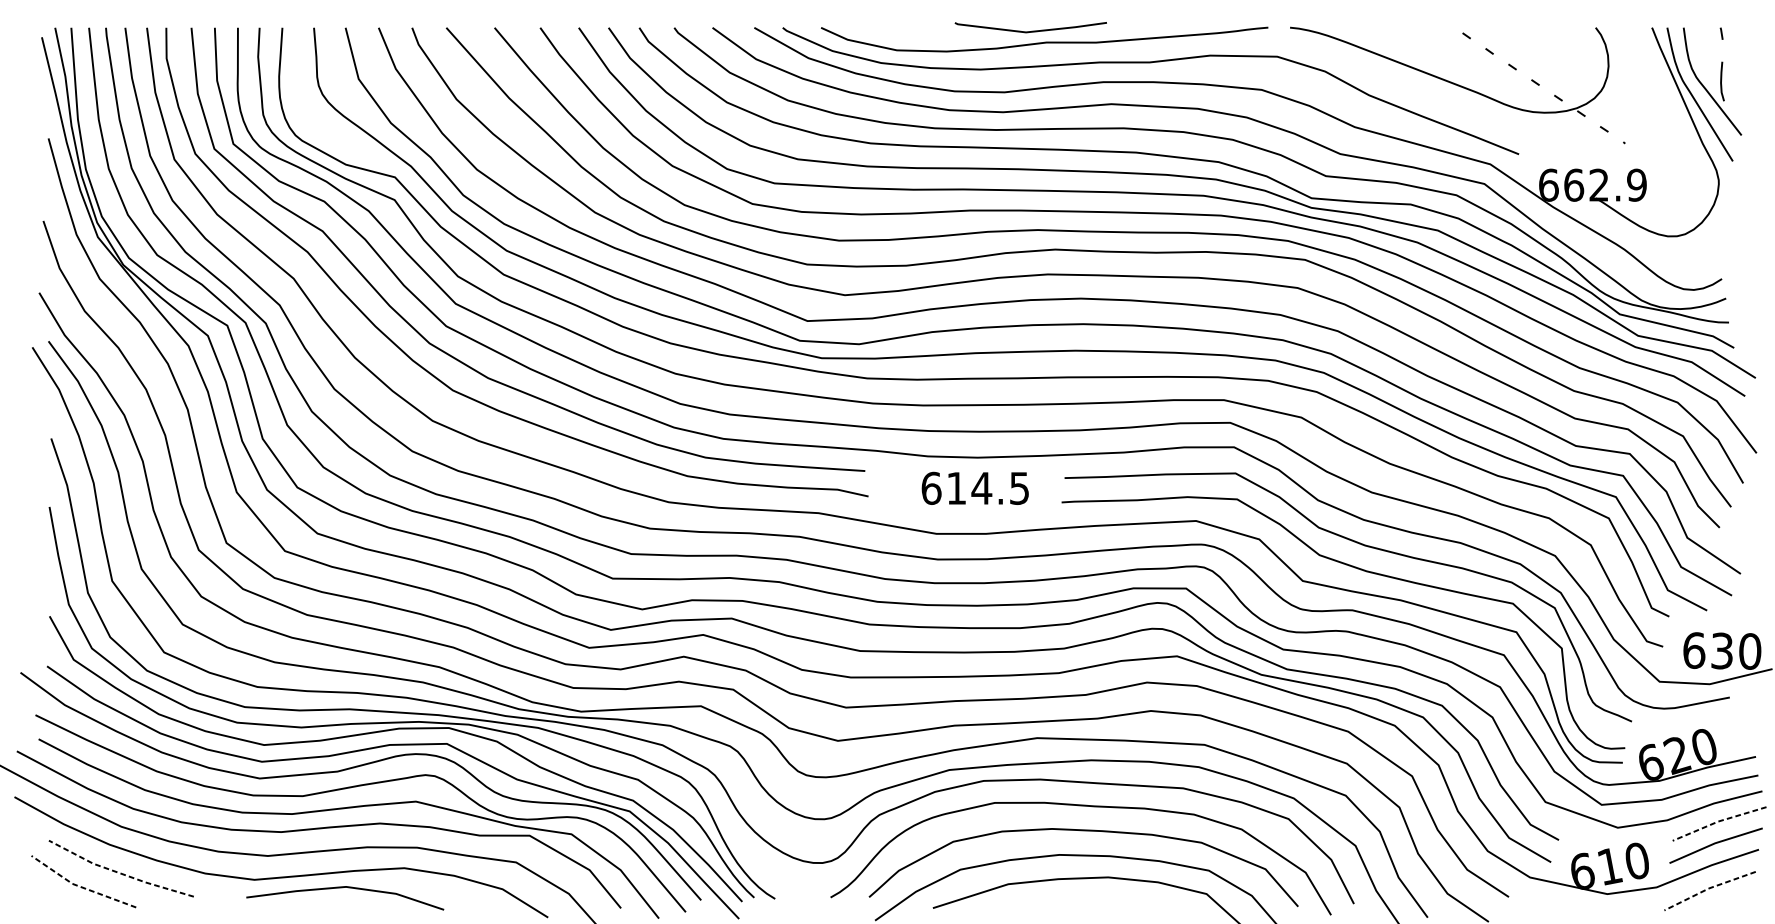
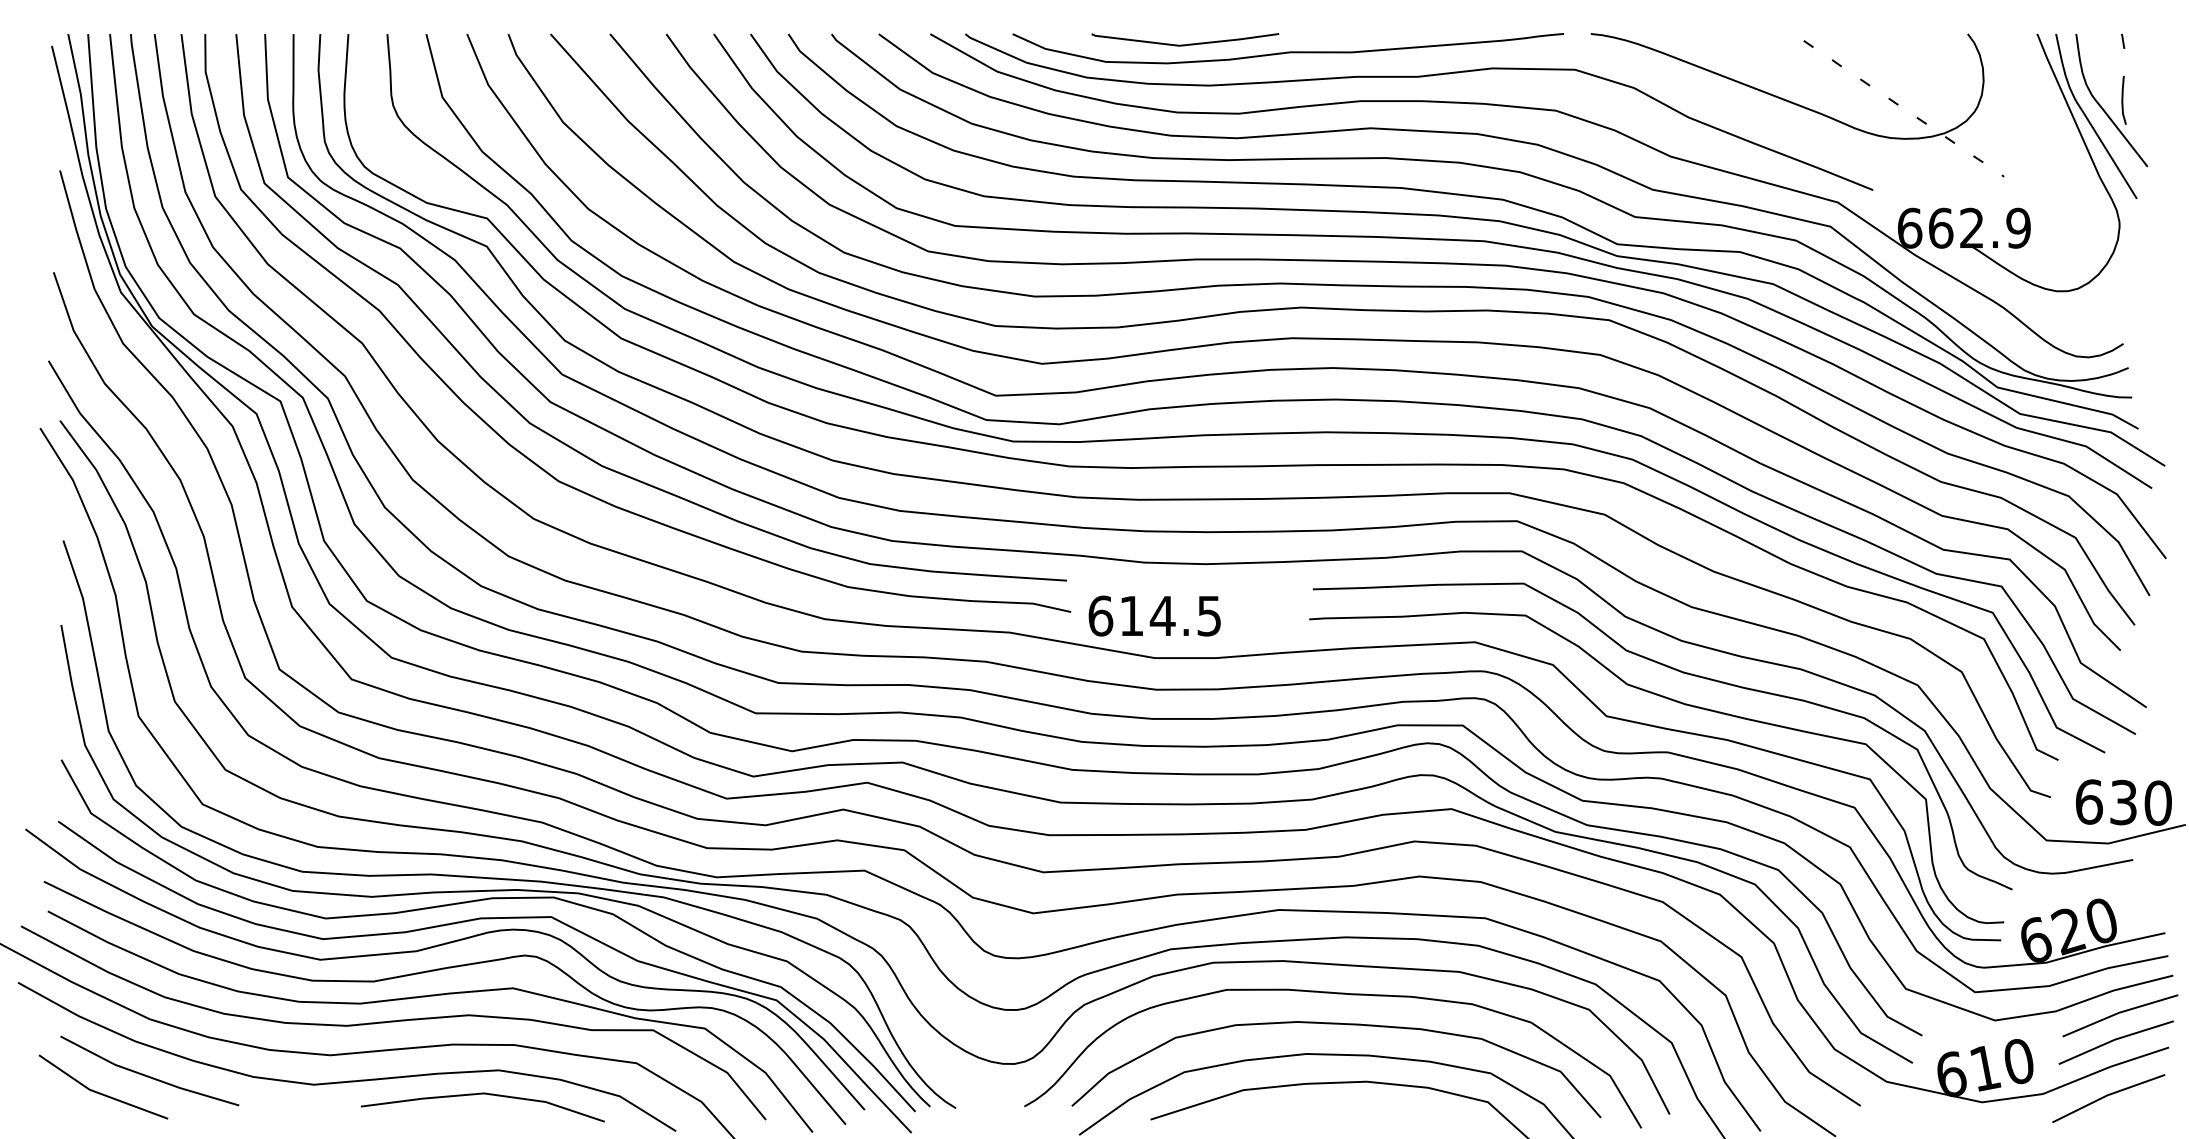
line: (1033, 30) -> (1188, 43), moved
text: (975, 487) -> (1154, 615), moved
line: (1718, 821) -> (2119, 1012), dashed -> solid
line: (119, 873) -> (147, 1076), dashed -> solid
line: (80, 886) -> (99, 1093), dashed -> solid
line: (344, 887) -> (482, 1094), moved
line: (1709, 888) -> (2107, 1095), dashed -> solid

